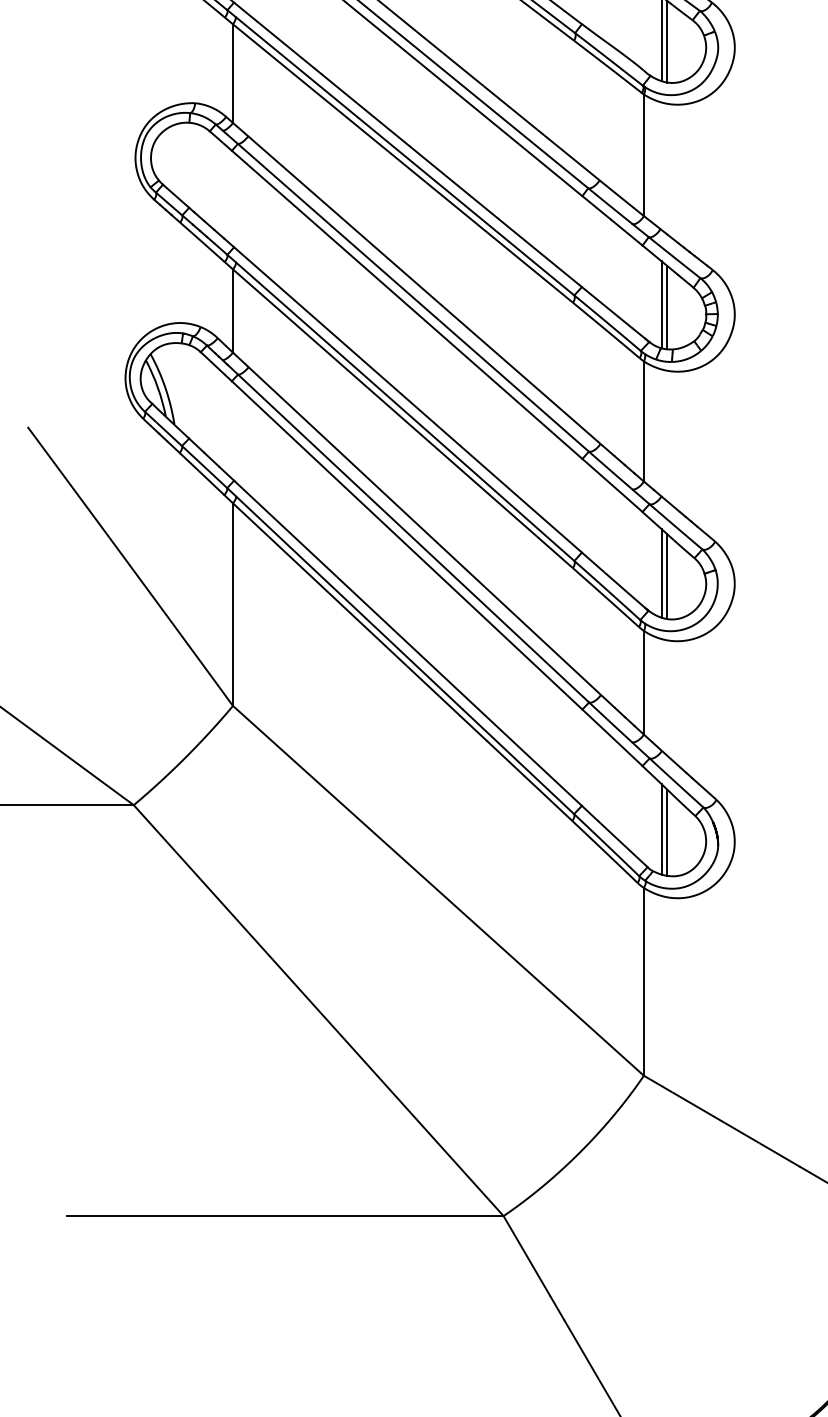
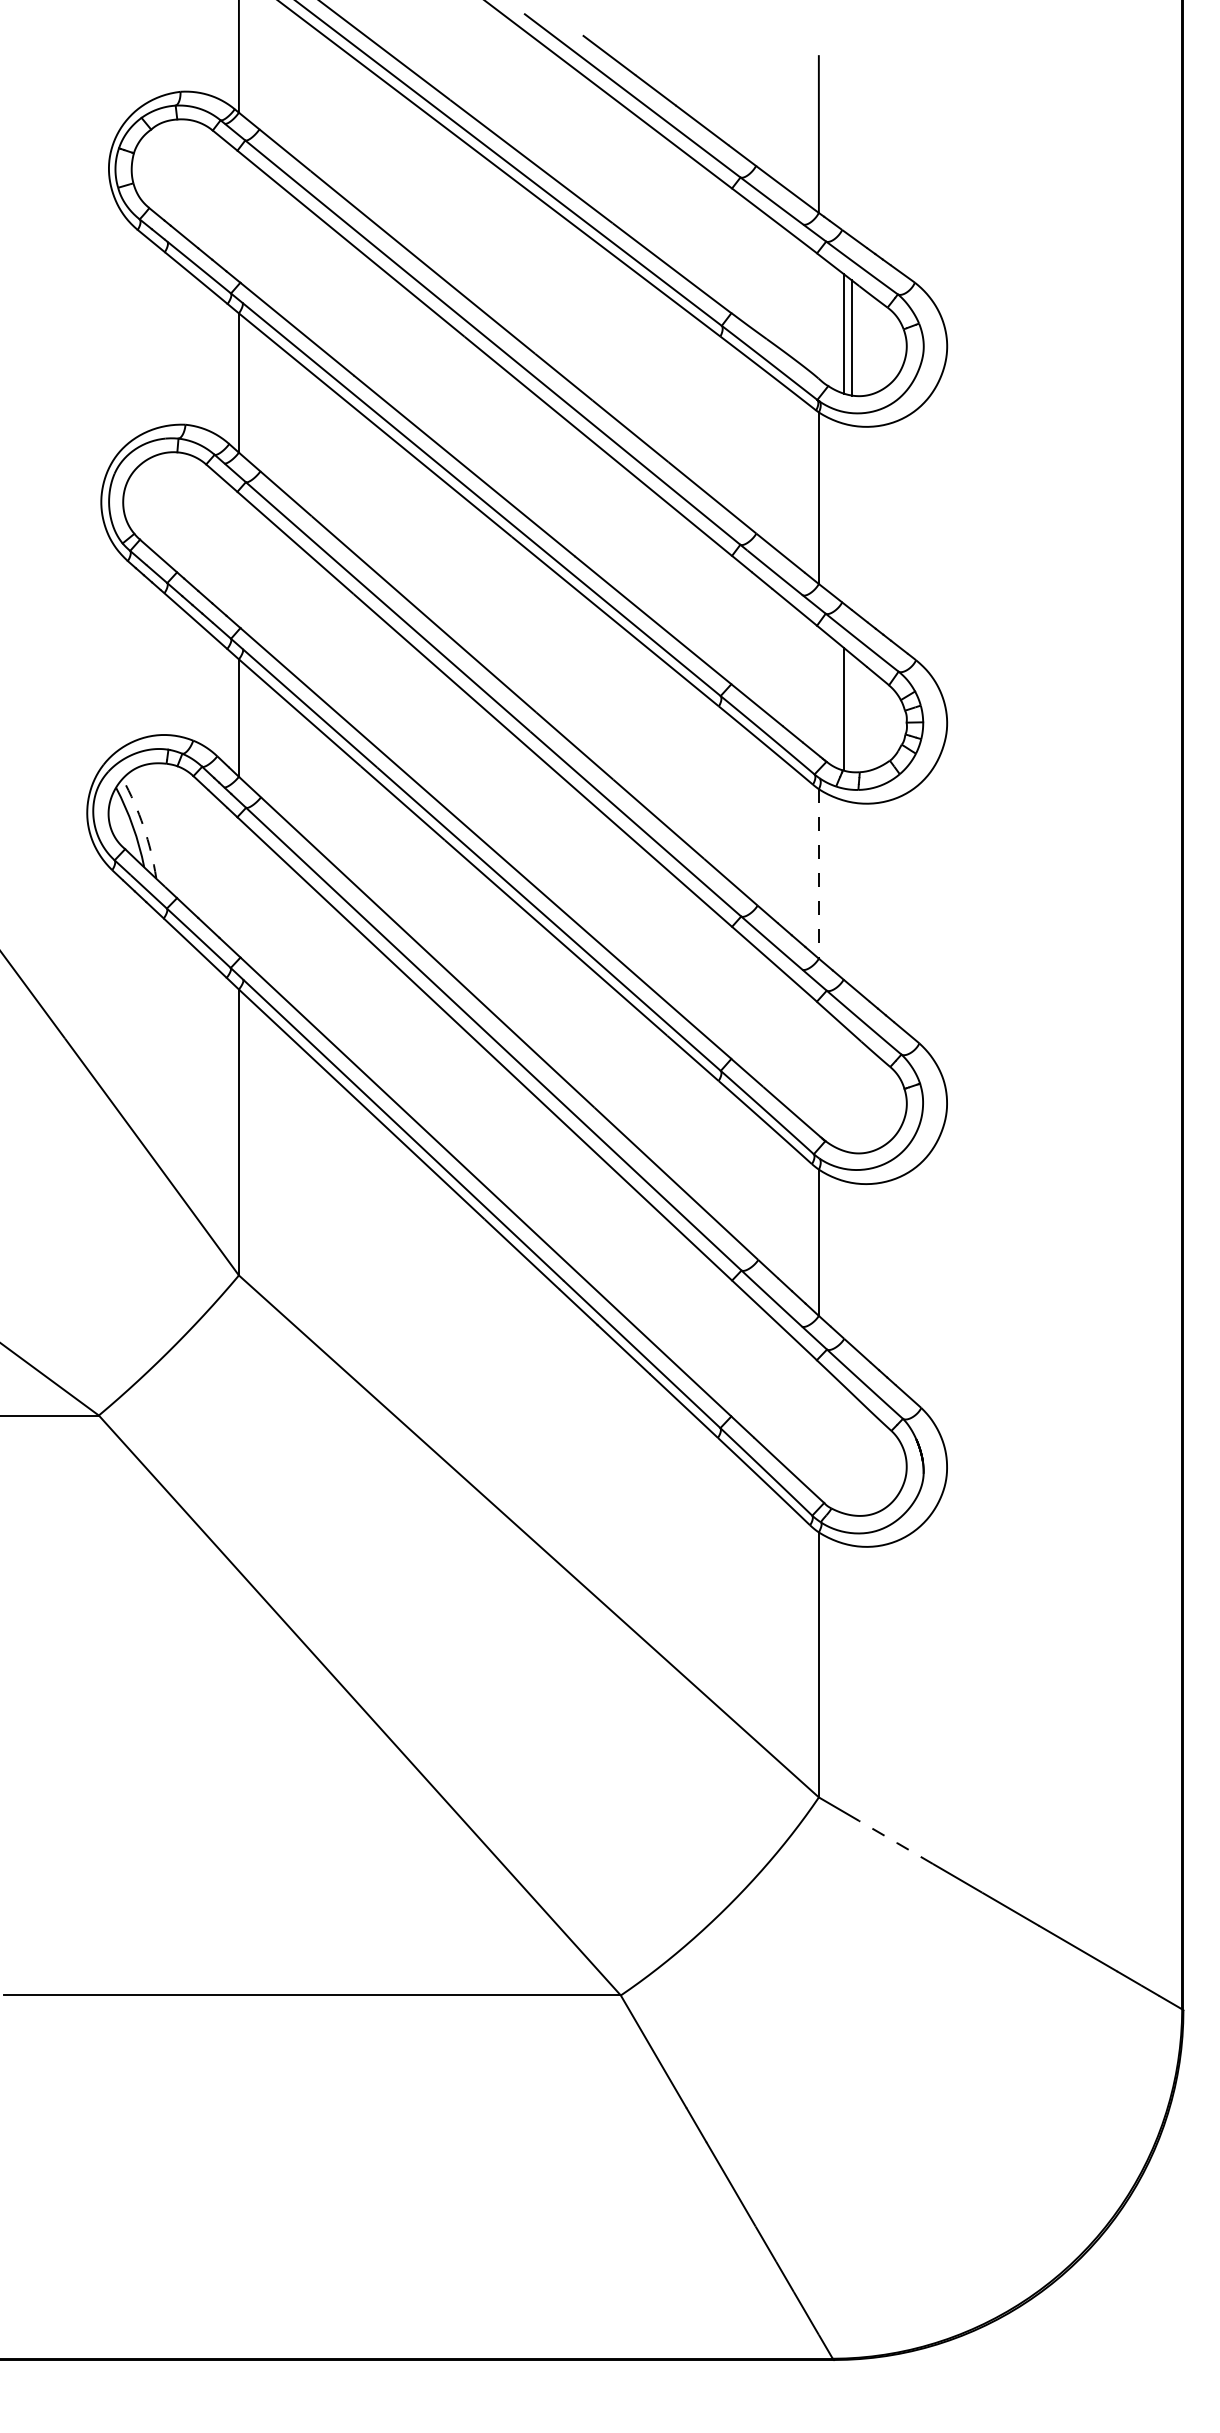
line: (667, 307) -> (851, 712), removed
arc: (165, 388) -> (143, 827), solid -> dashed
line: (643, 421) -> (818, 873), solid -> dashed
line: (662, 573) -> (844, 1088), removed
line: (667, 576) -> (851, 1092), removed
line: (662, 829) -> (844, 1449), removed
line: (667, 832) -> (851, 1454), removed
line: (698, 1107) -> (896, 1842), solid -> dashed

